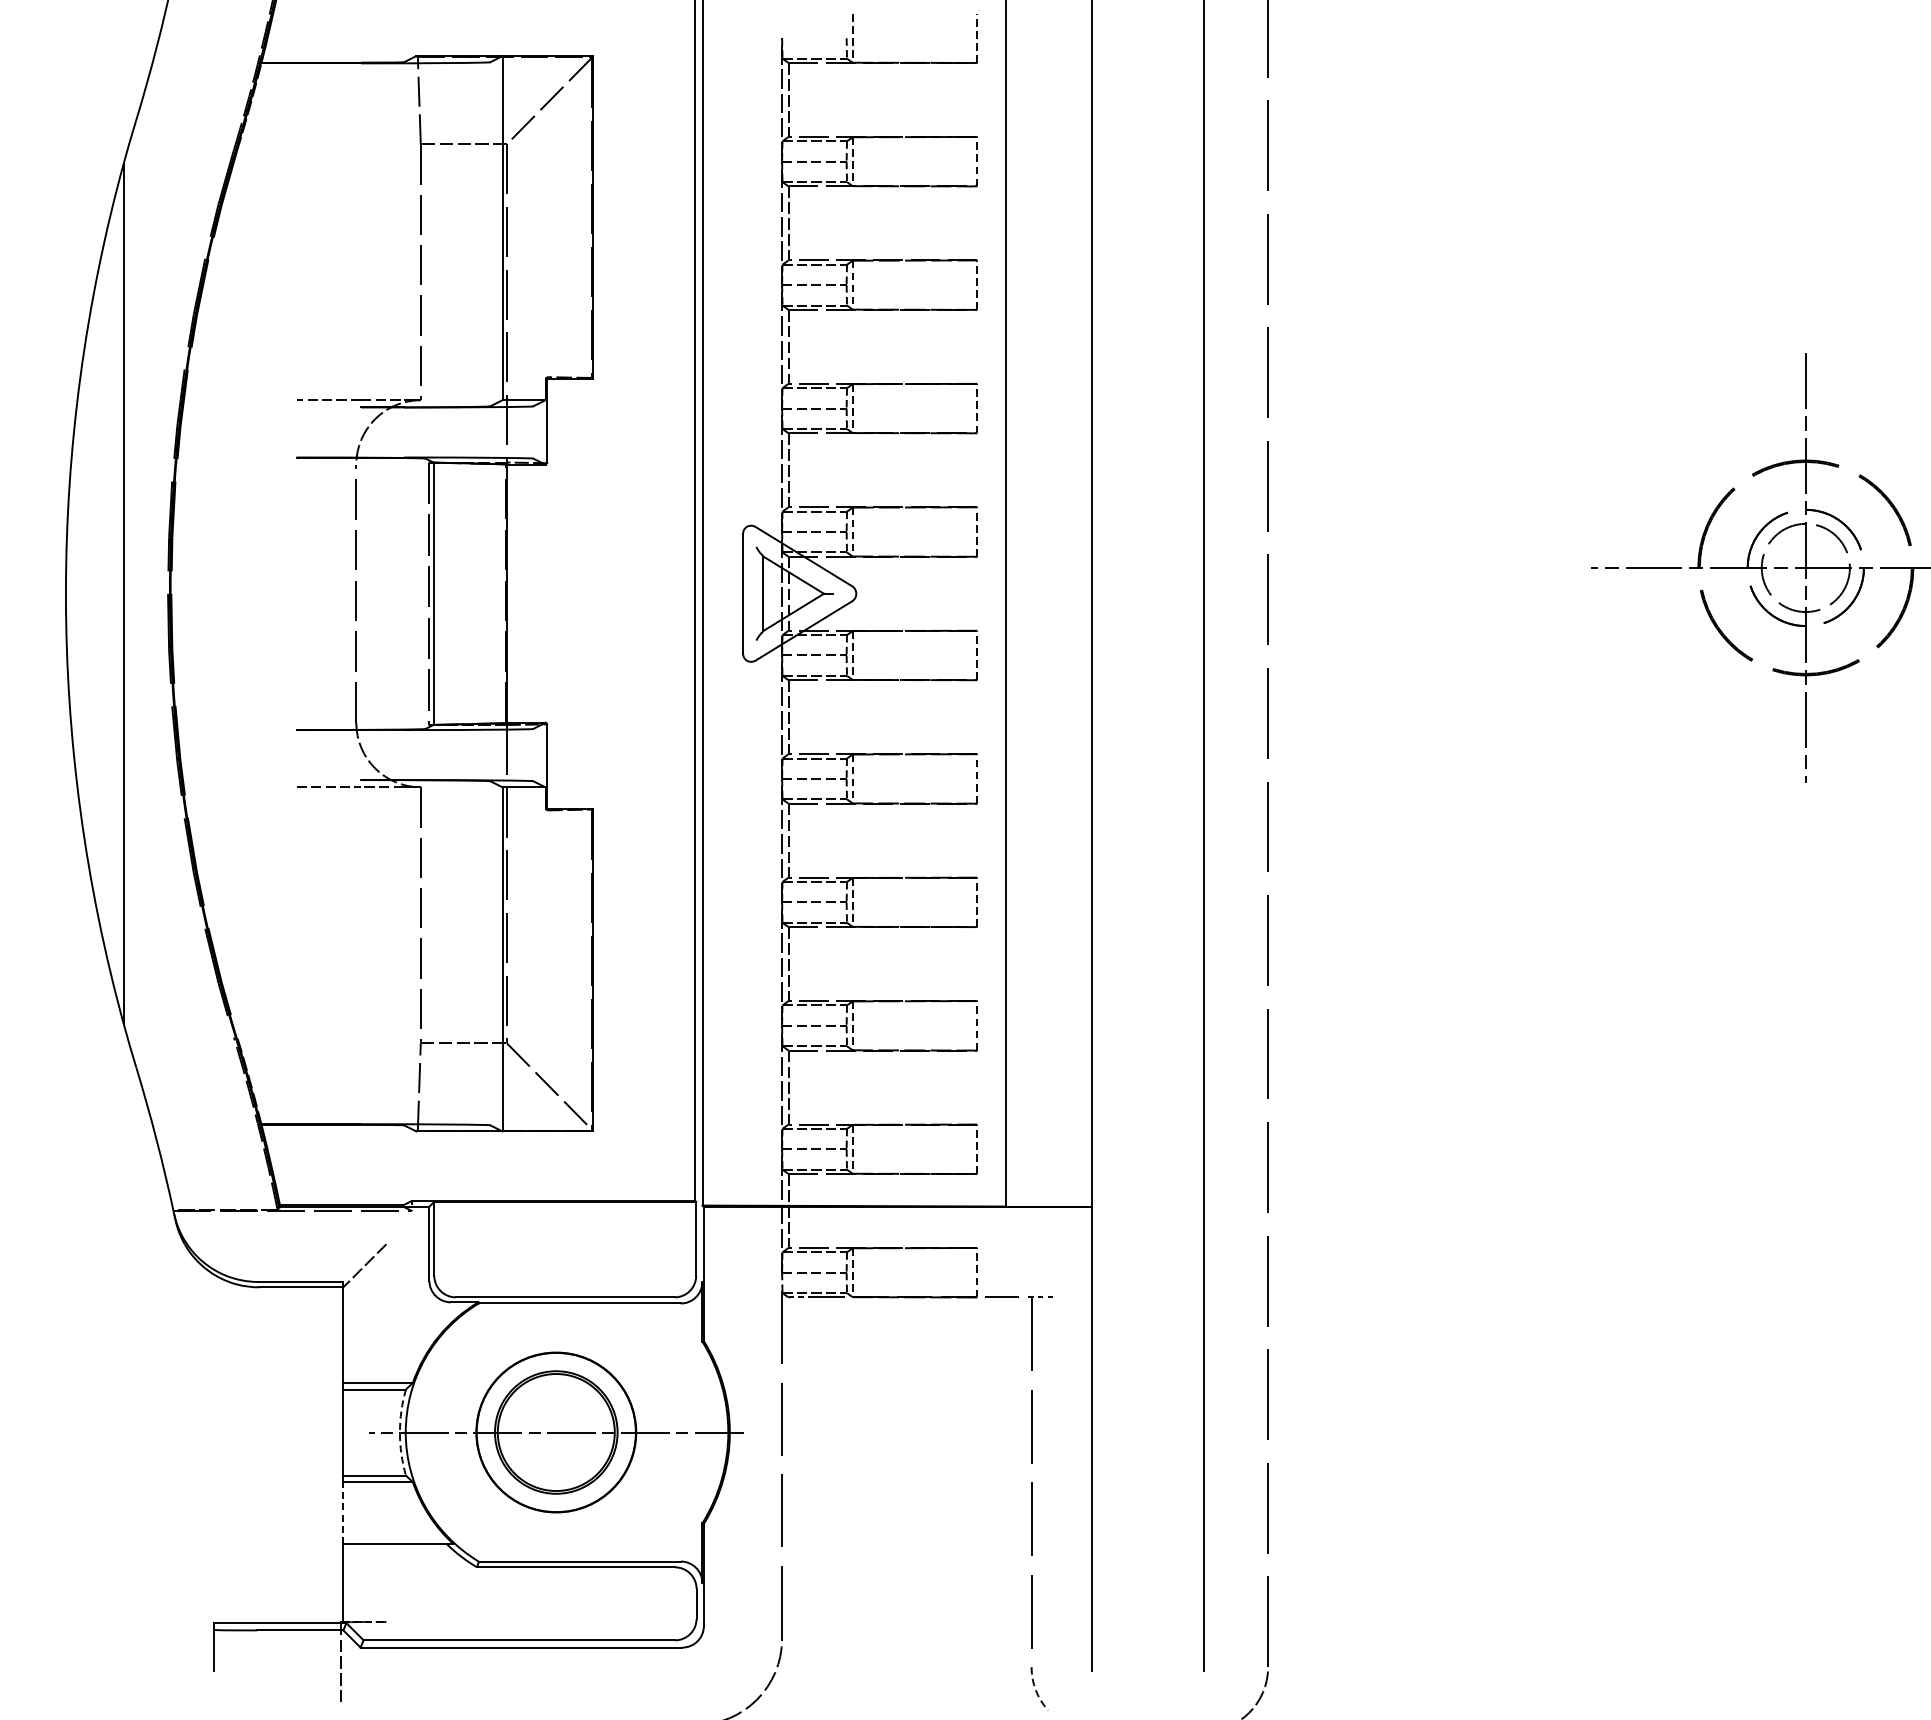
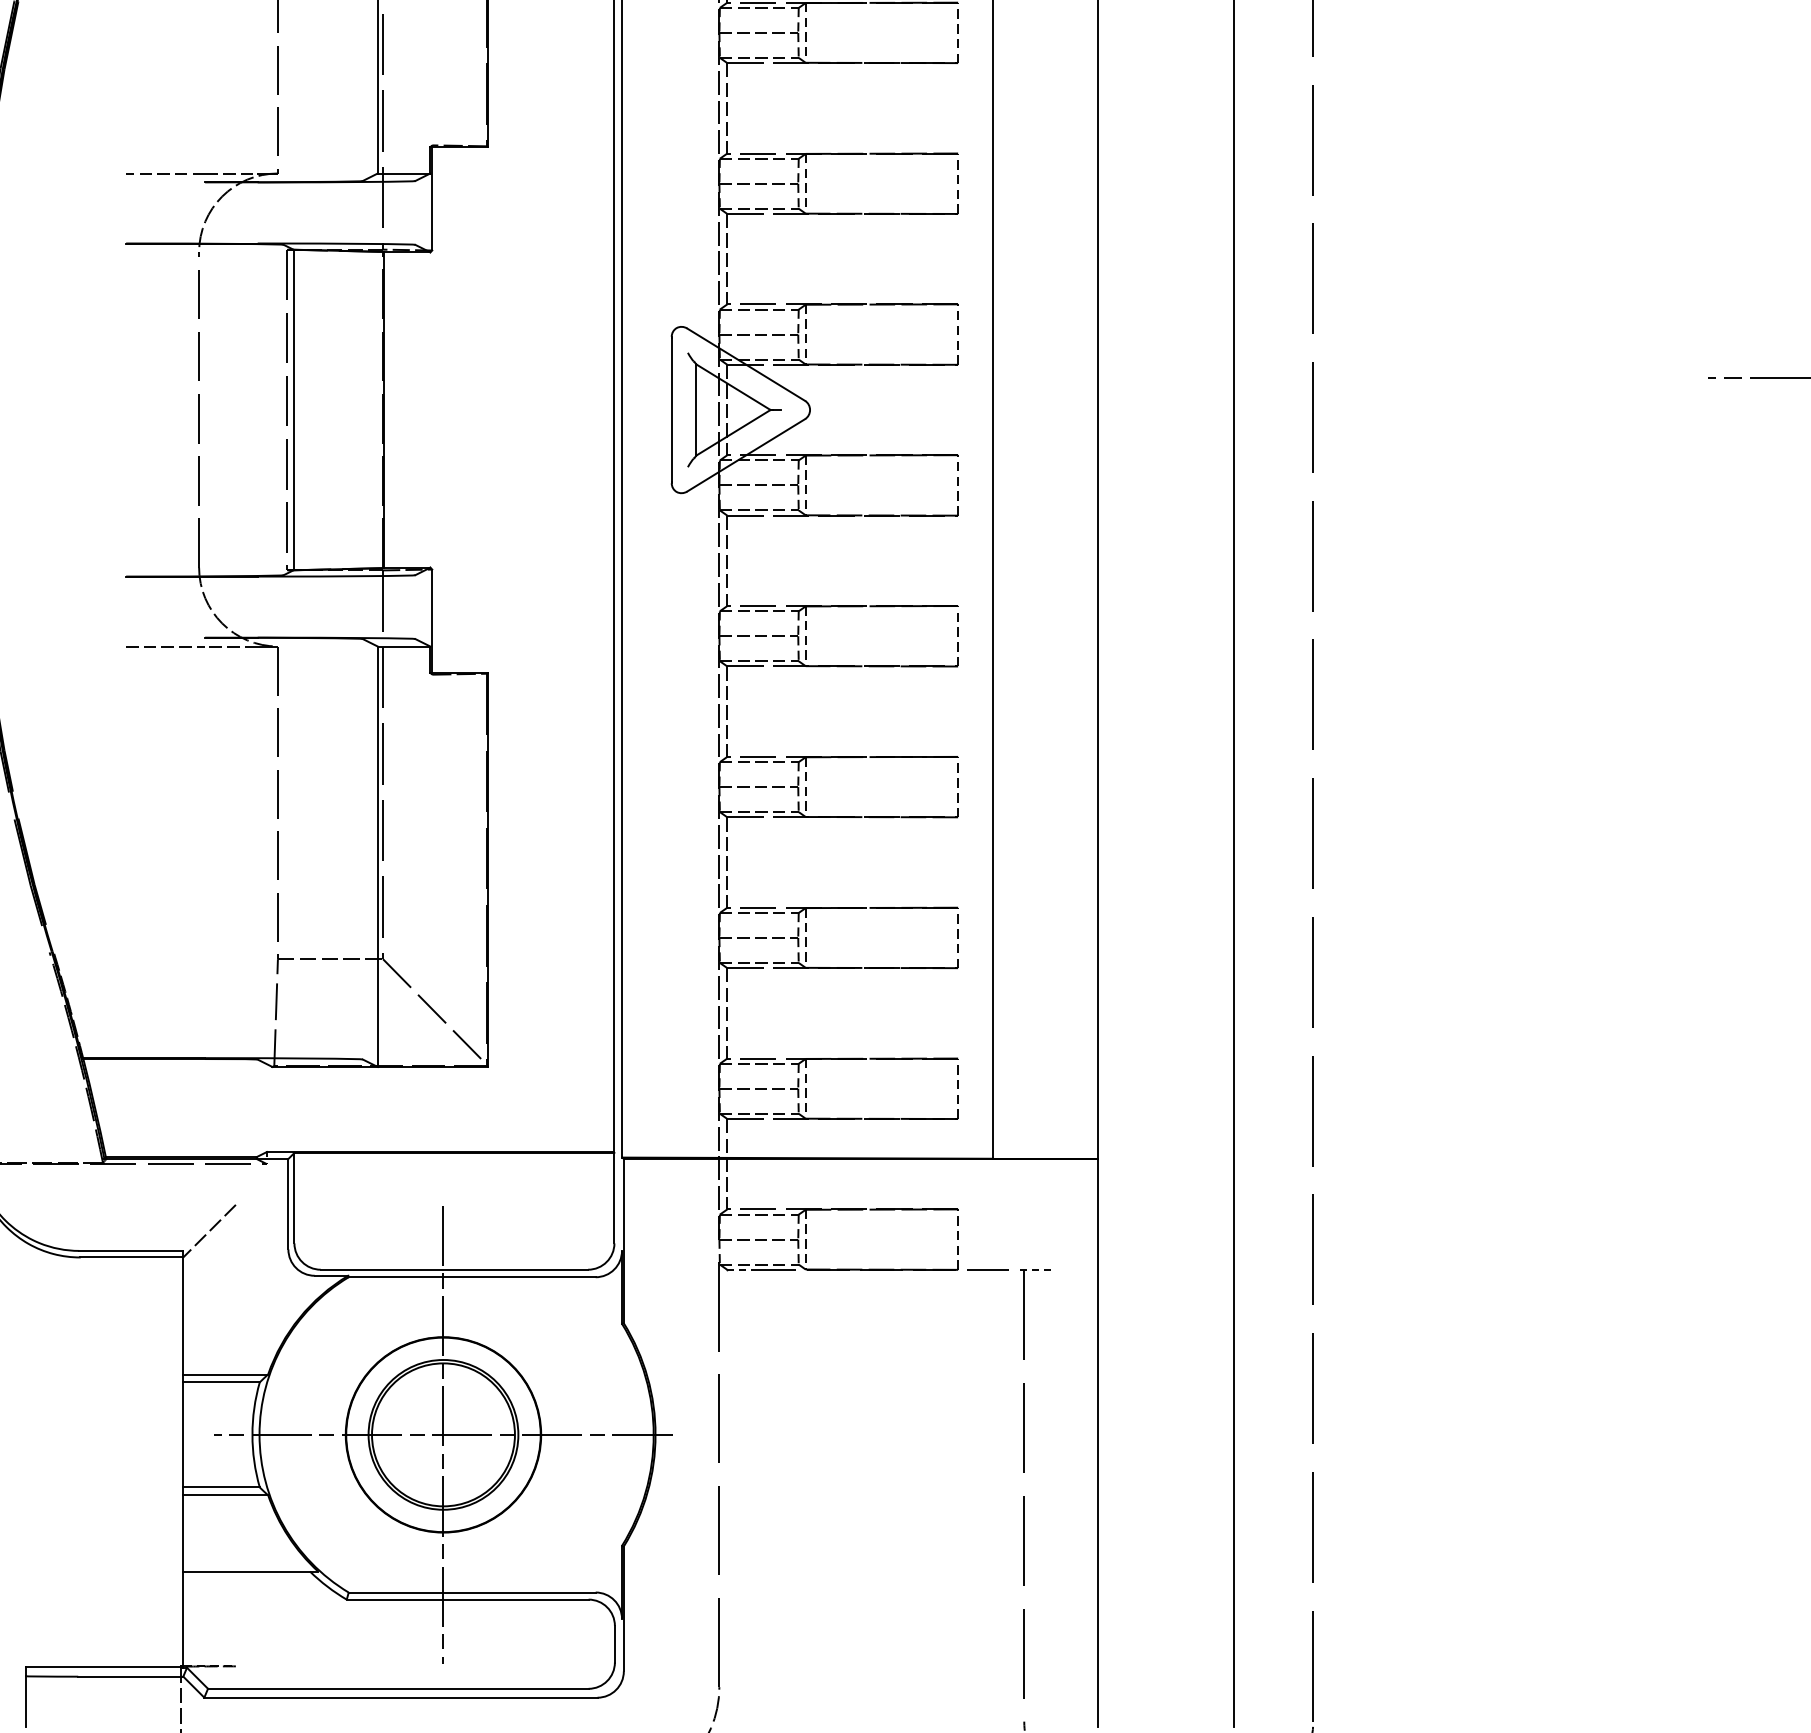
arc: (399, 1432) -> (251, 1434), dashed -> solid
line: (556, 1432) -> (443, 1434), added
line: (343, 1512) -> (183, 1532), dashed -> solid

